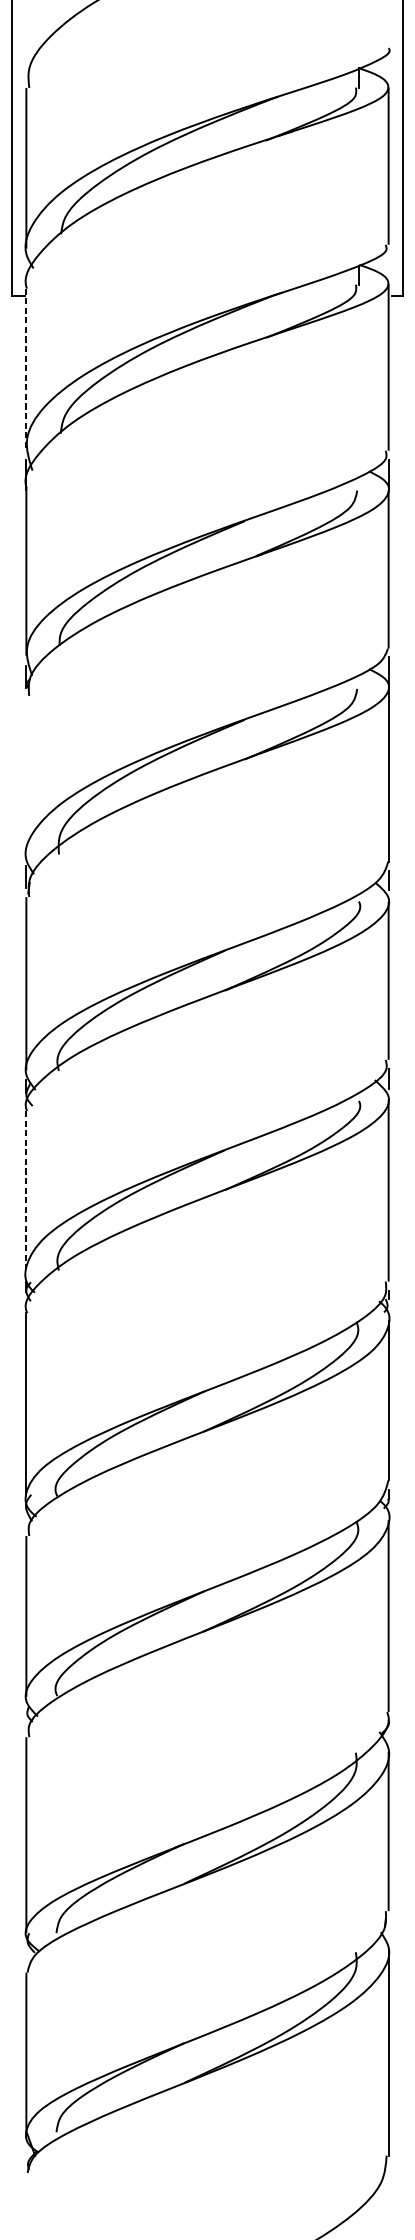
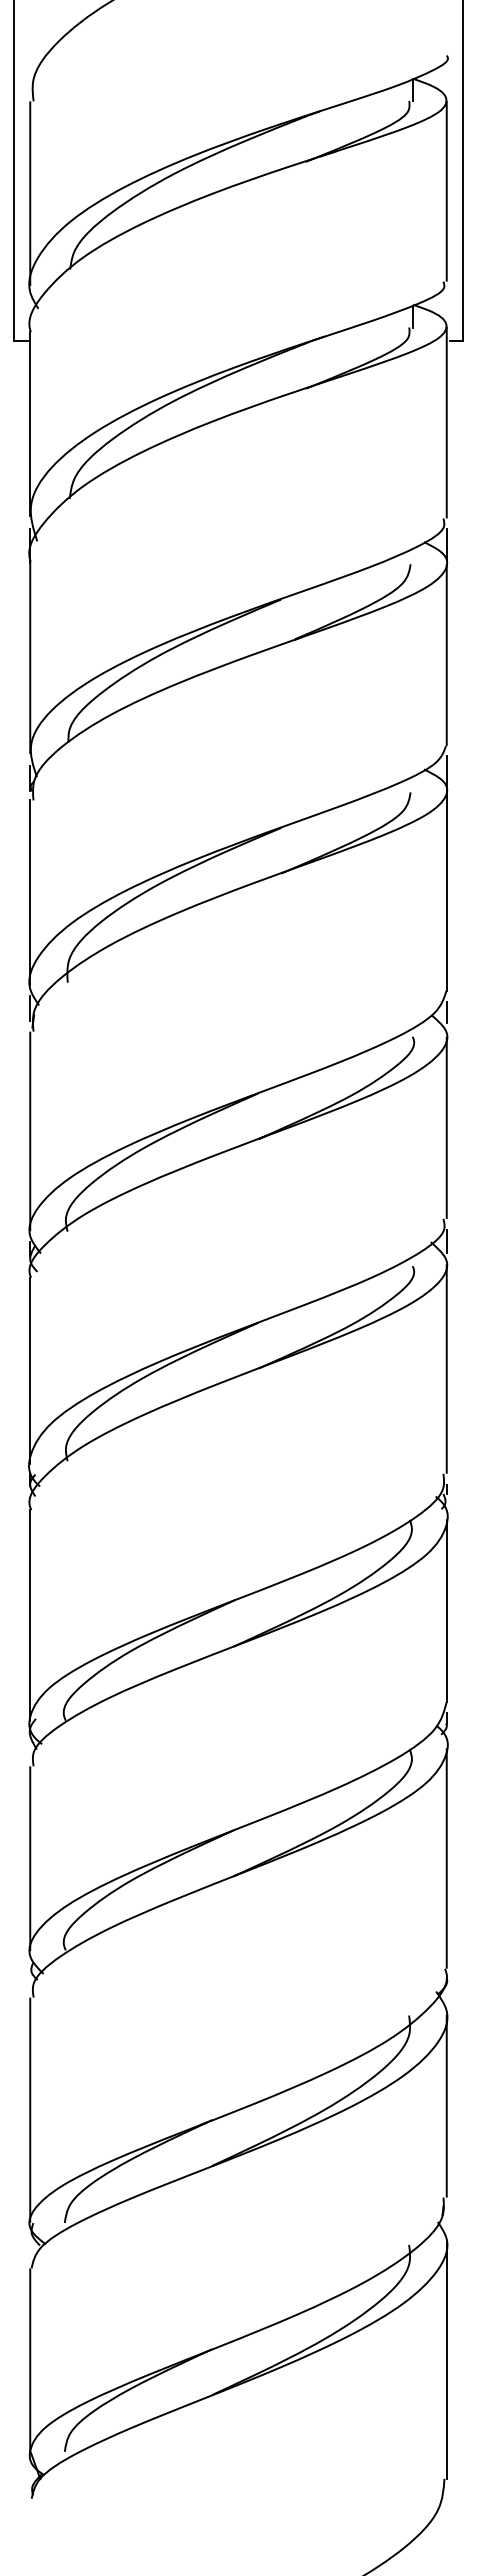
line: (26, 369) -> (30, 424), dashed -> solid
line: (26, 776) -> (30, 892), added
line: (26, 1191) -> (30, 1370), dashed -> solid

